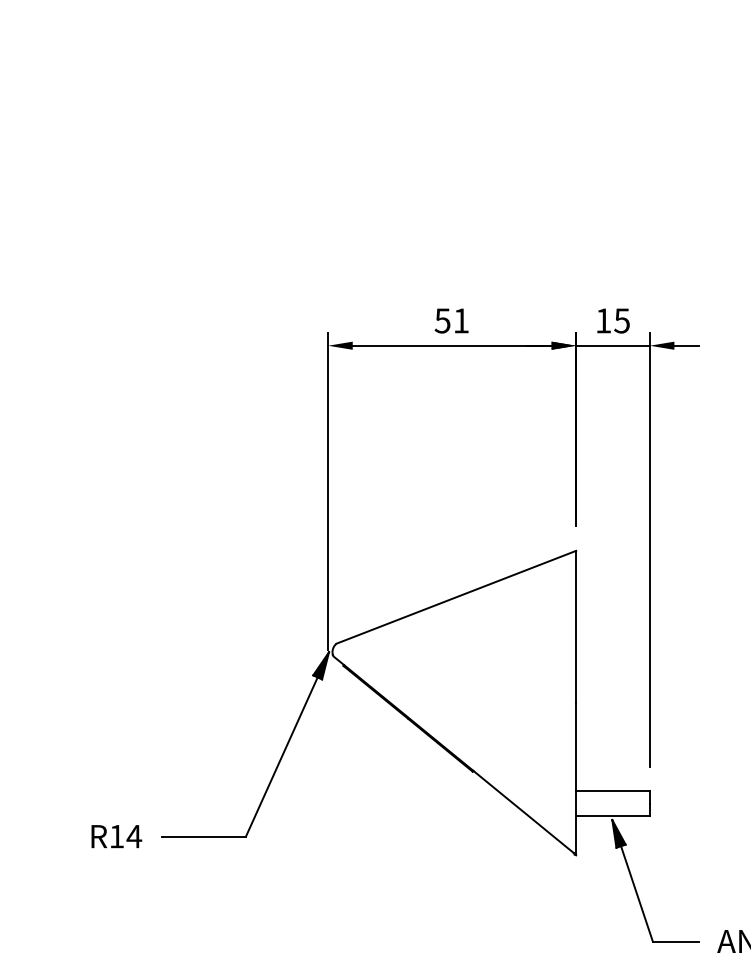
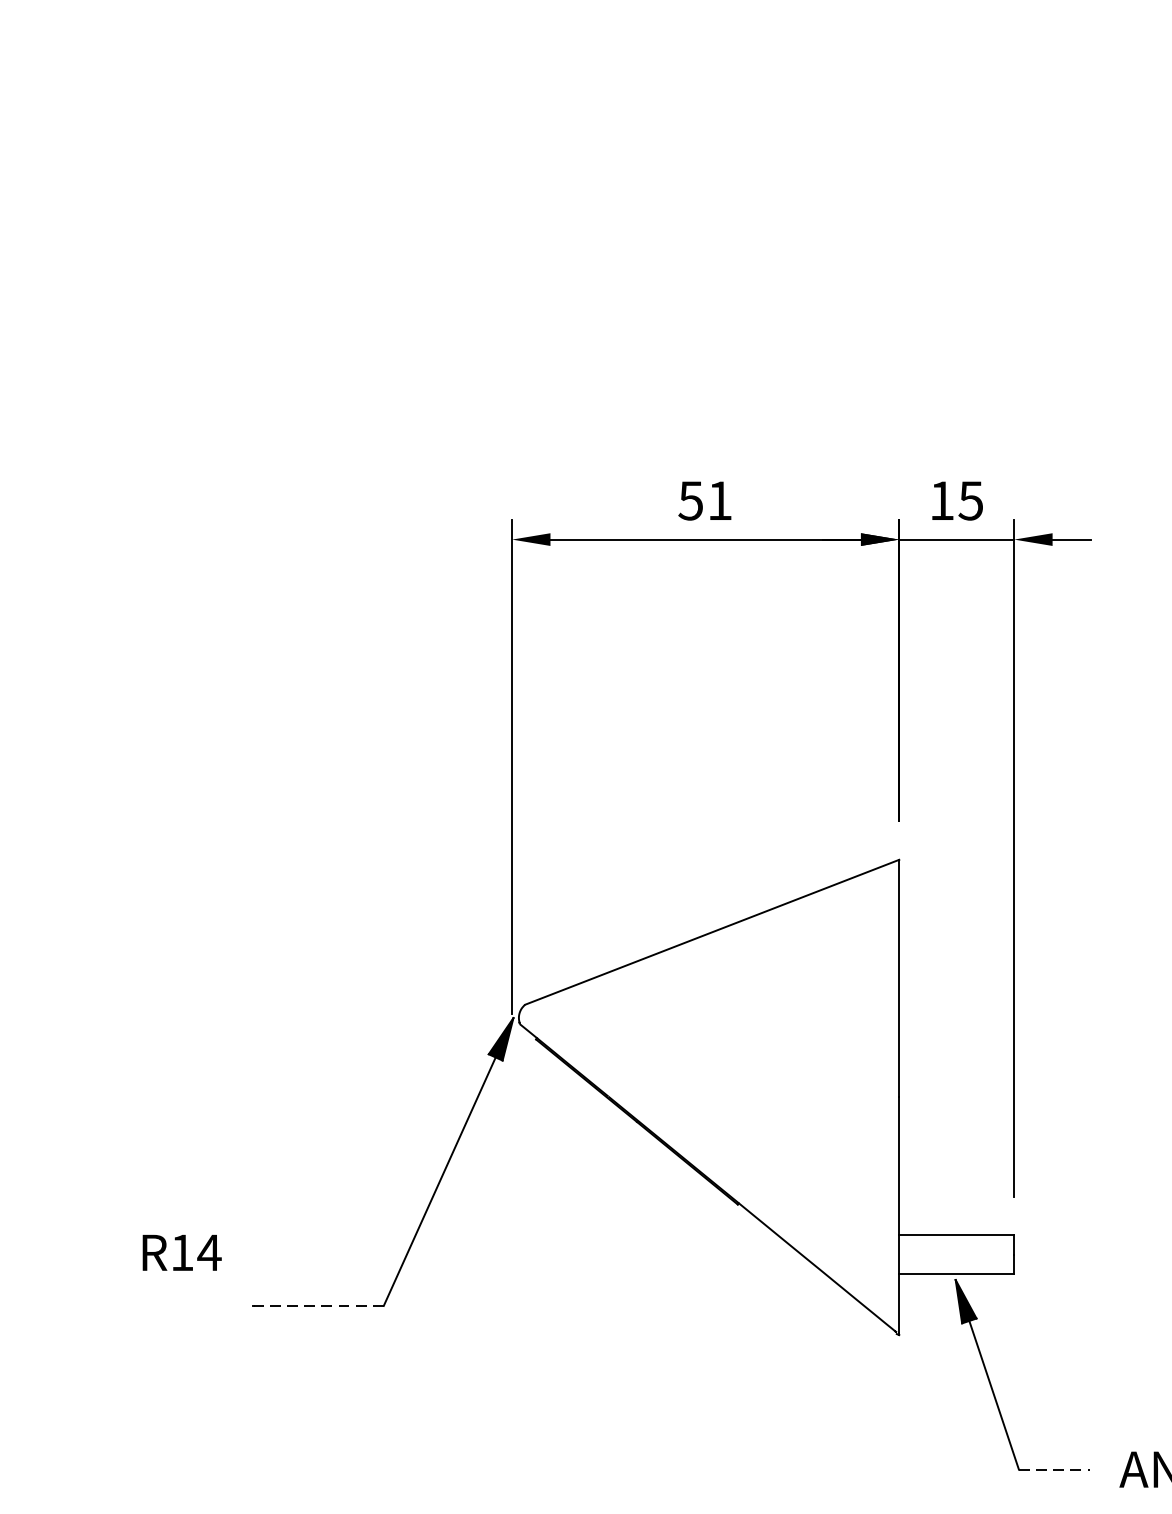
text: (116, 836) -> (181, 1252), moved
line: (204, 836) -> (319, 1305), solid -> dashed
line: (675, 941) -> (1054, 1469), solid -> dashed

